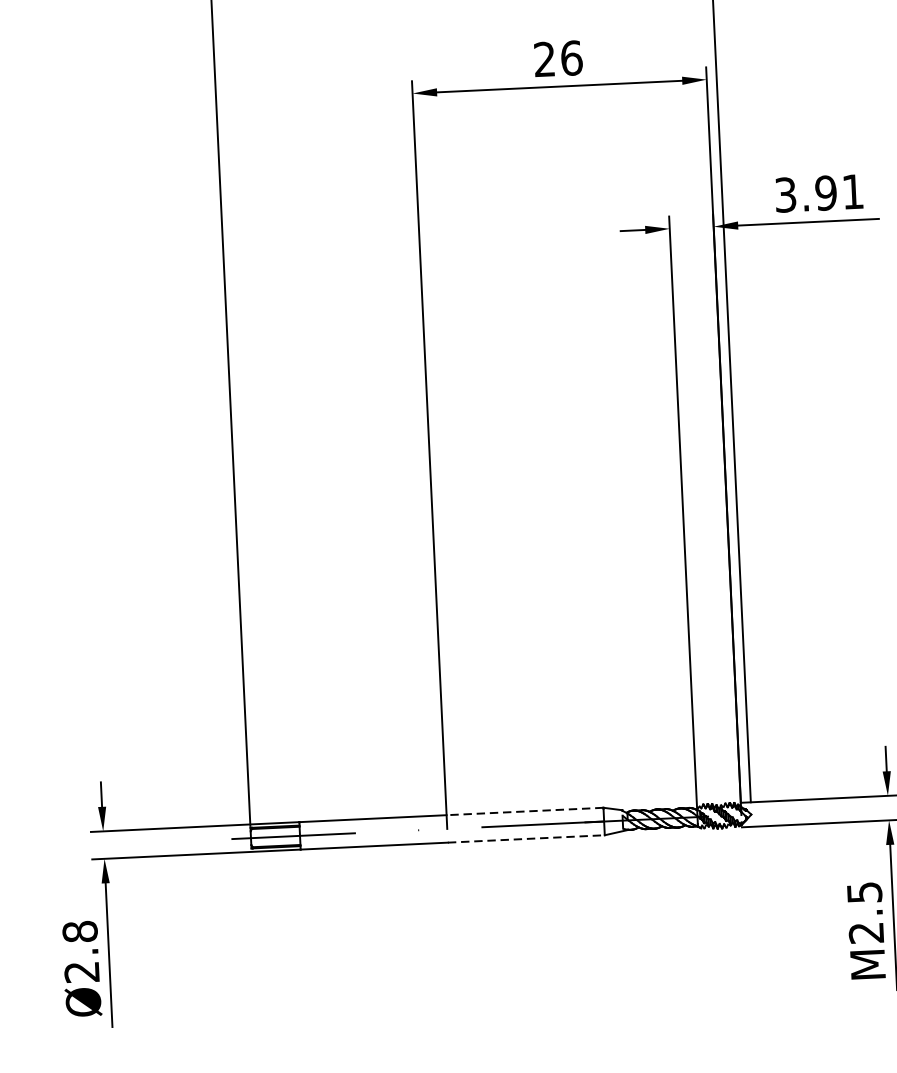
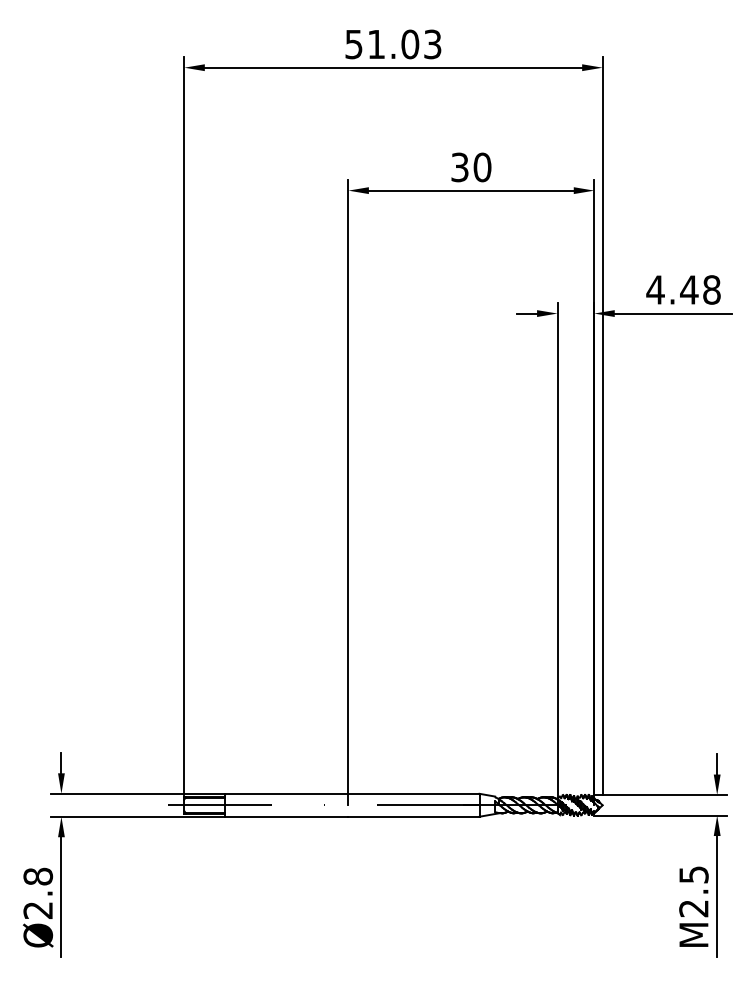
text: (558, 58) -> (471, 167), 26 -> 30
text: (819, 192) -> (683, 289), 3.91 -> 4.48
line: (524, 811) -> (413, 793), dashed -> solid
line: (525, 838) -> (413, 816), dashed -> solid

